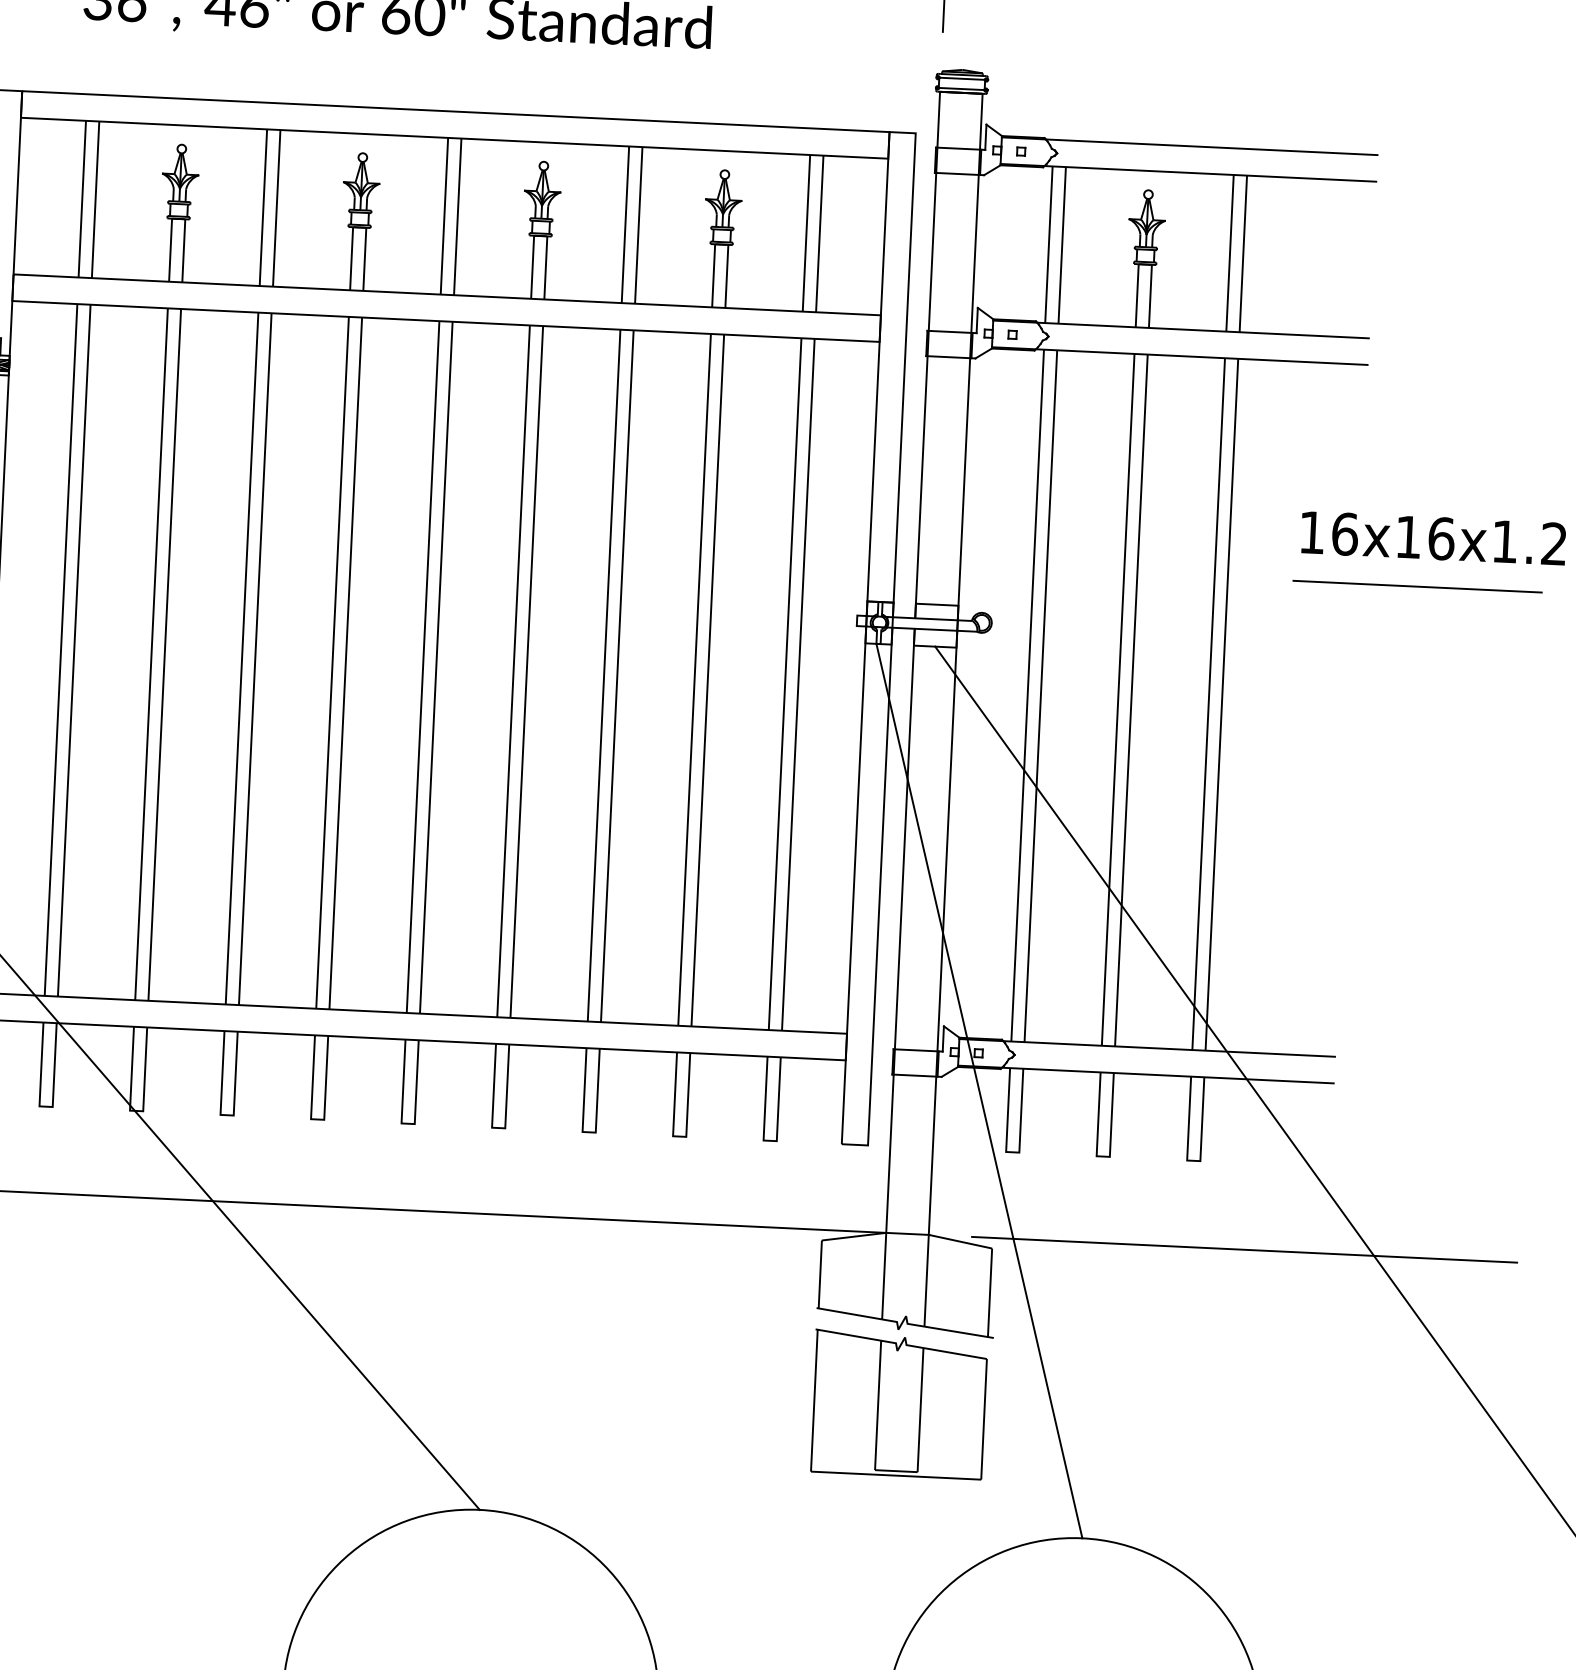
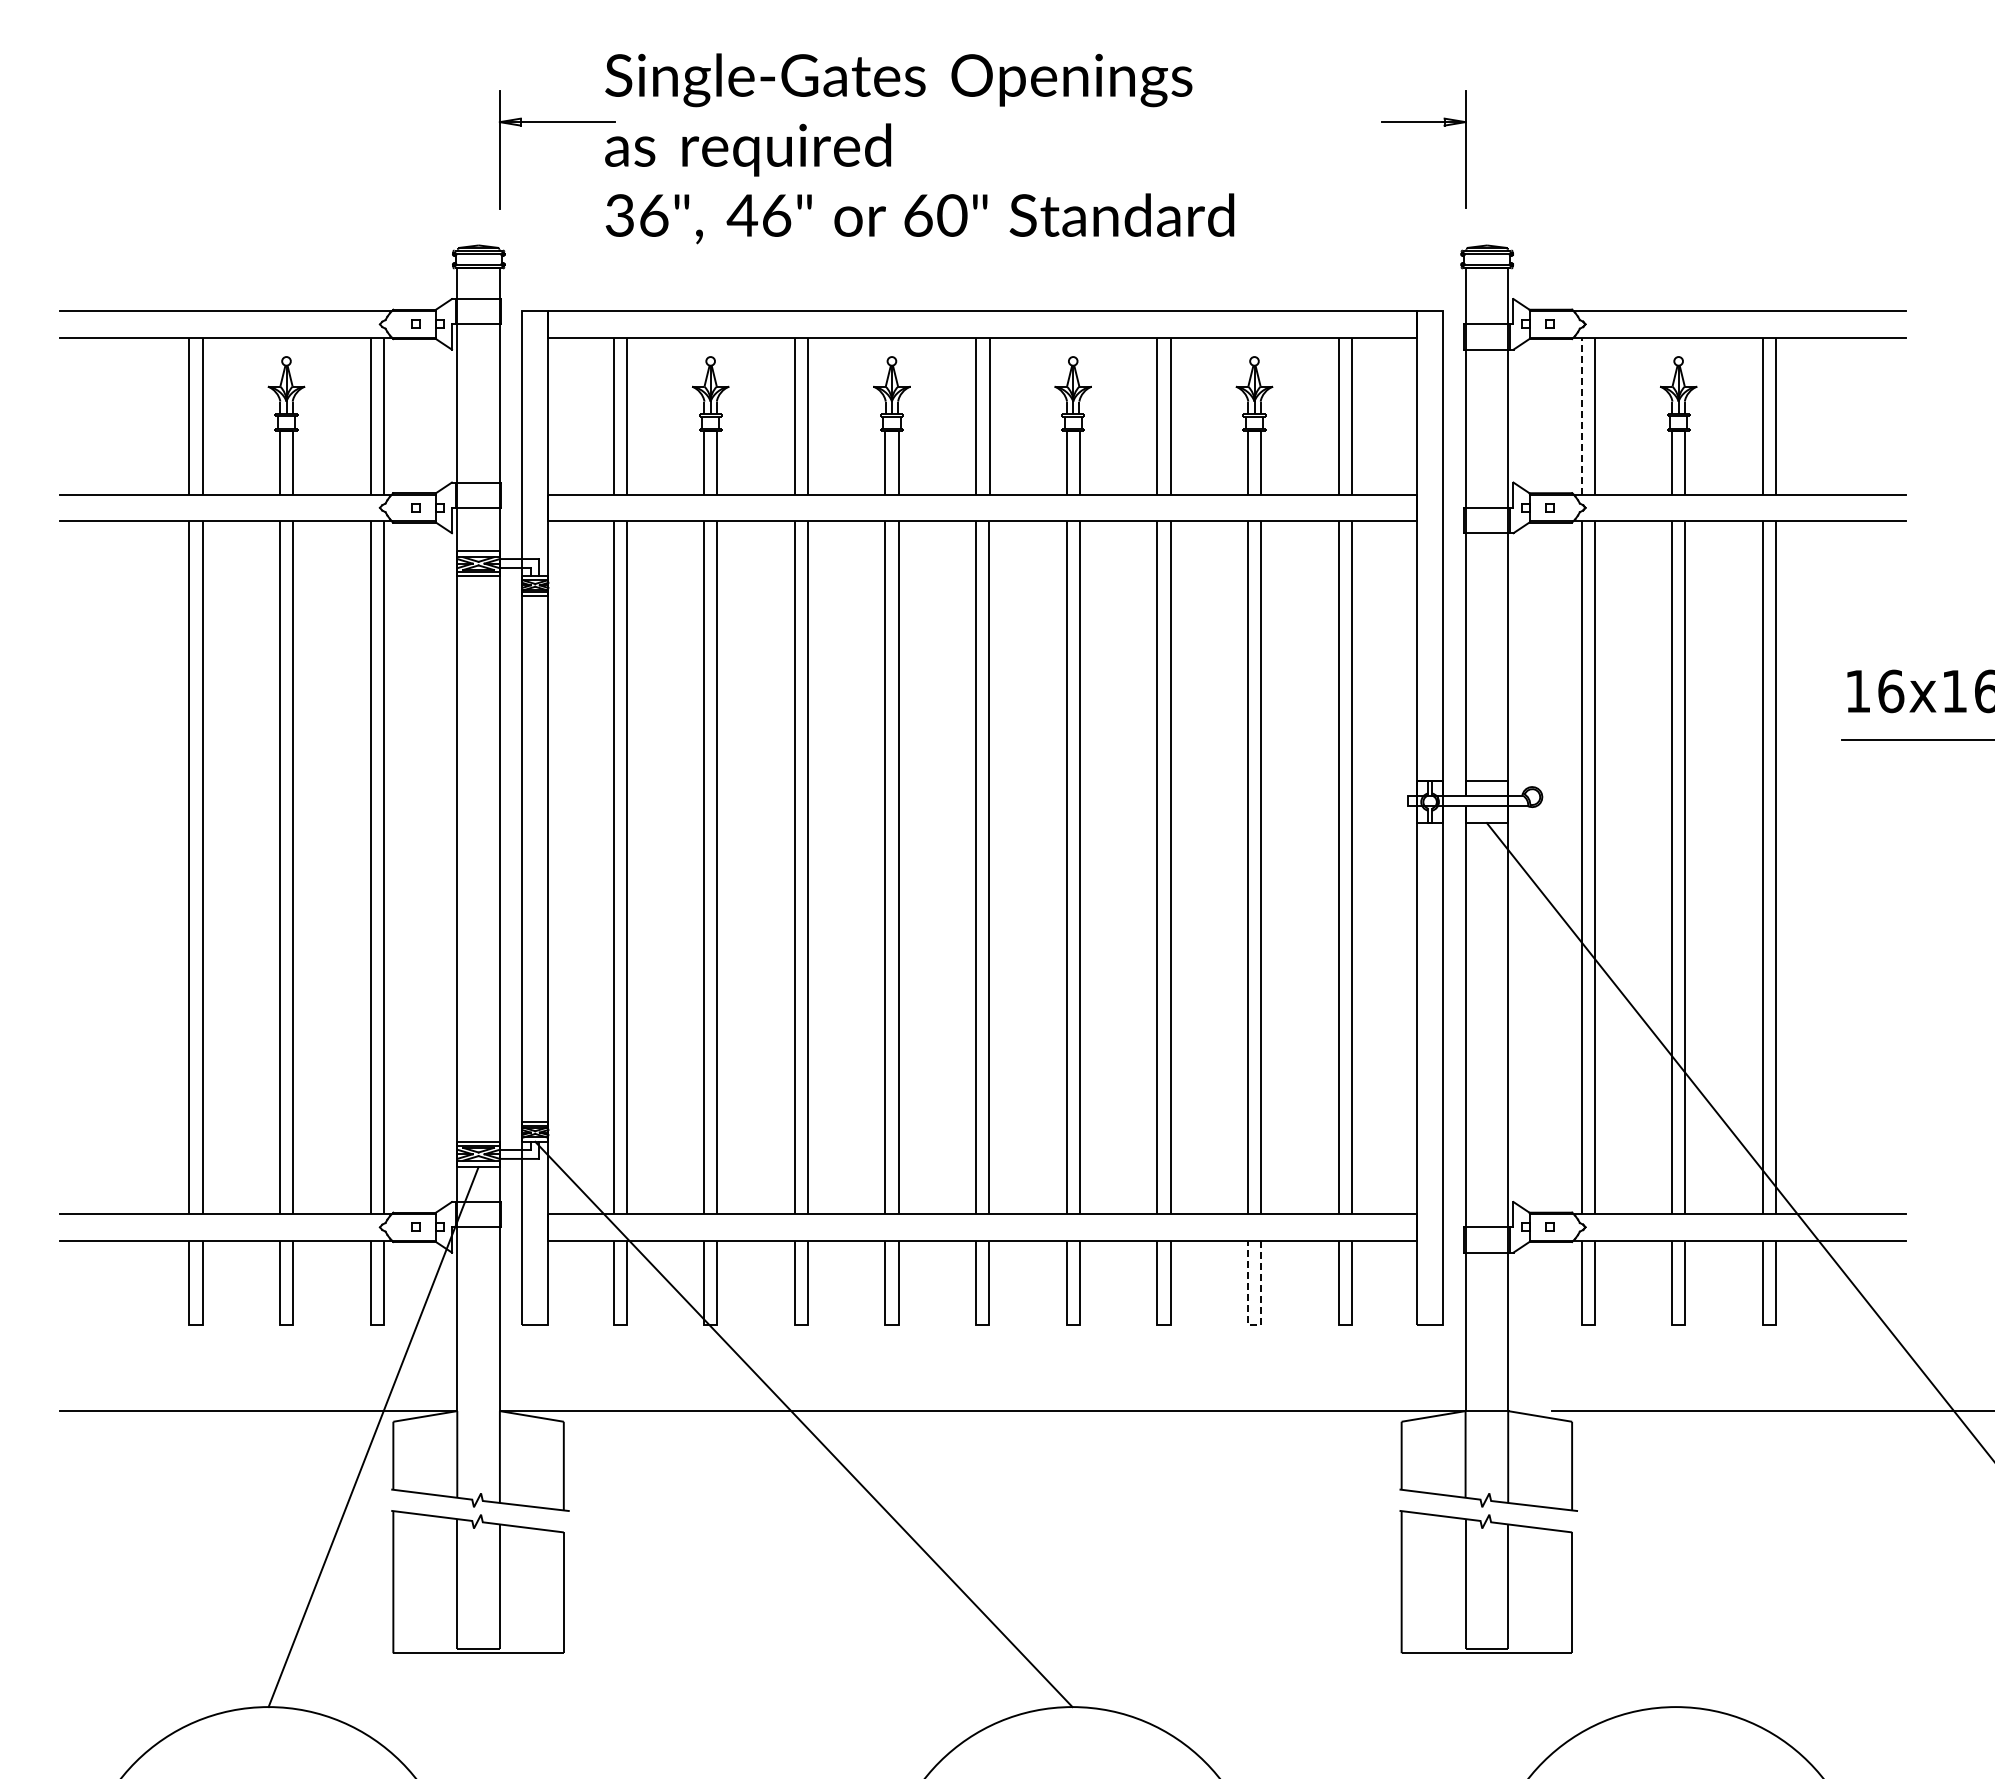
line: (1048, 244) -> (1581, 415), solid -> dashed
line: (978, 1091) -> (1551, 1265), removed
line: (679, 1136) -> (1254, 1324), solid -> dashed

